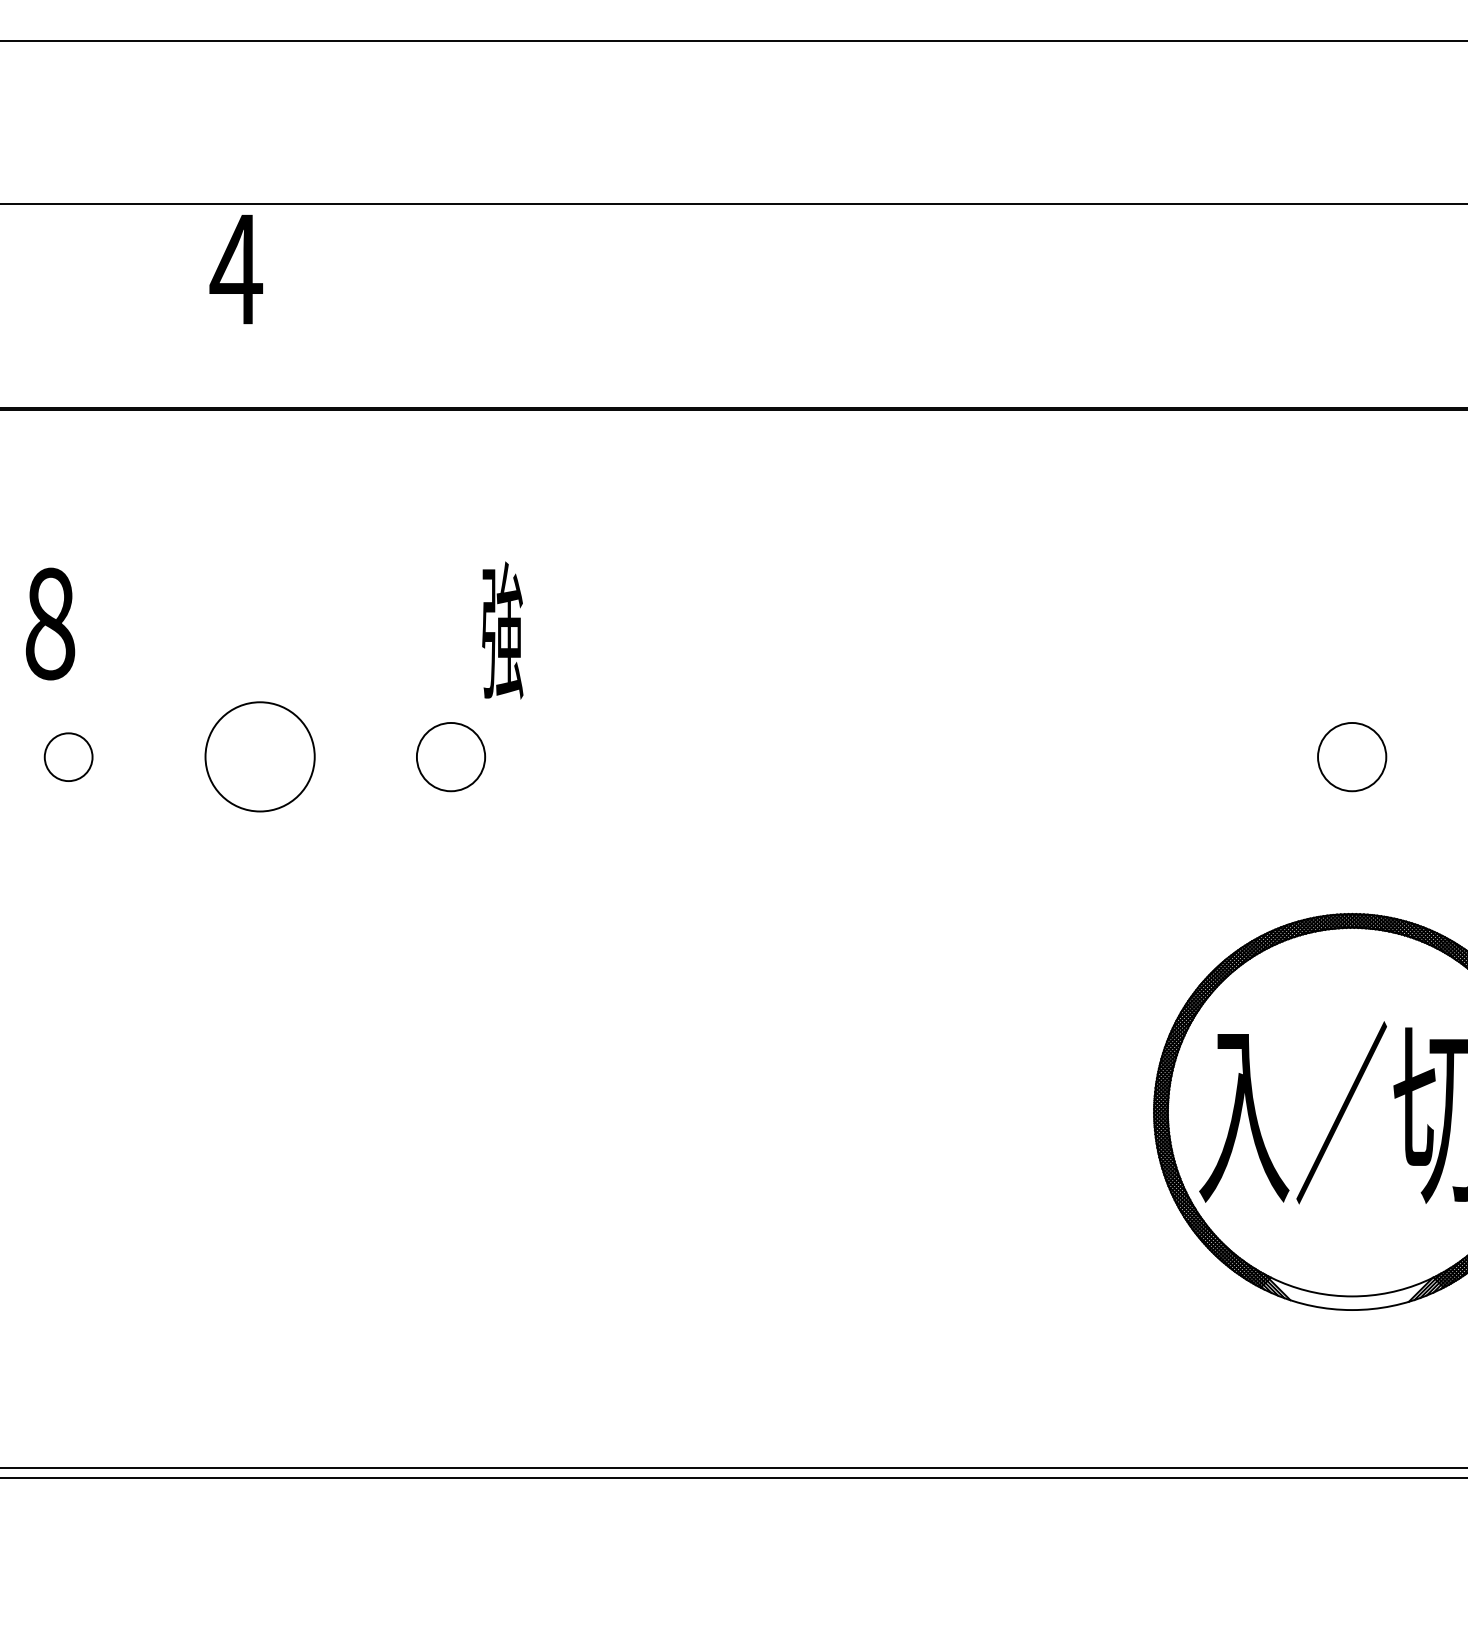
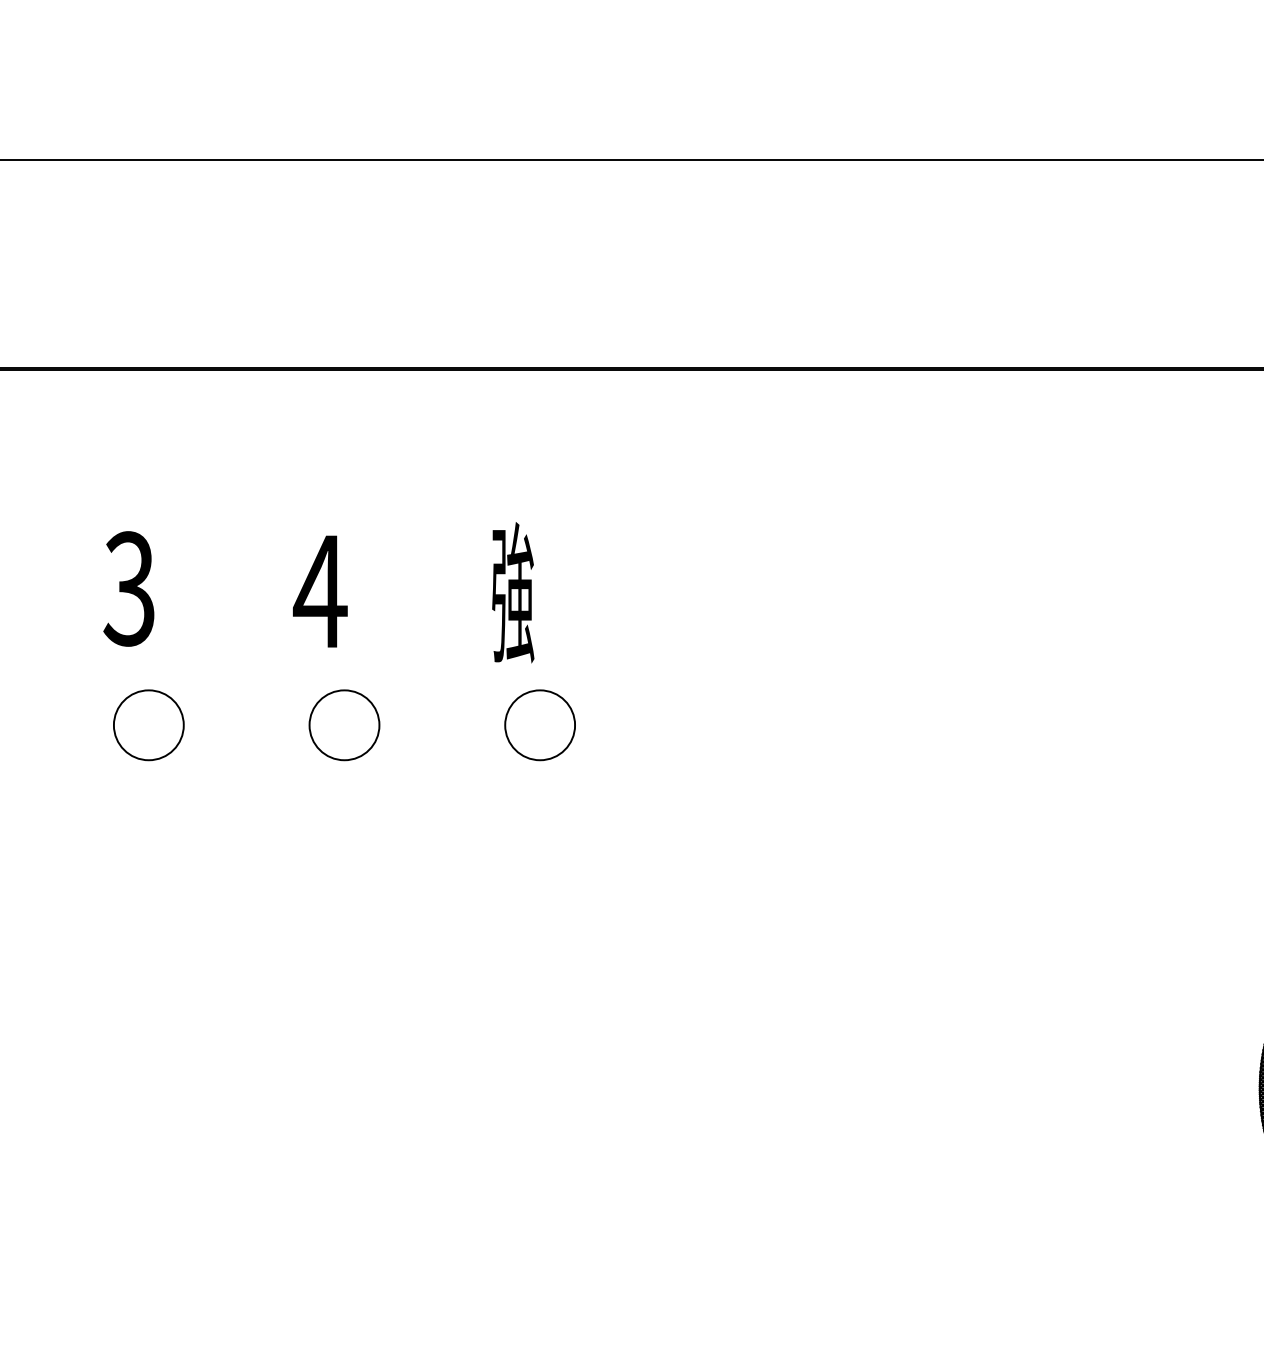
text: (235, 269) -> (319, 591), moved
text: (49, 623) -> (129, 588), 8 -> 3
text: (502, 630) -> (512, 592), moved
circle: (68, 757) -> (148, 725), size x1.43
circle: (259, 757) -> (344, 725), size x0.62

